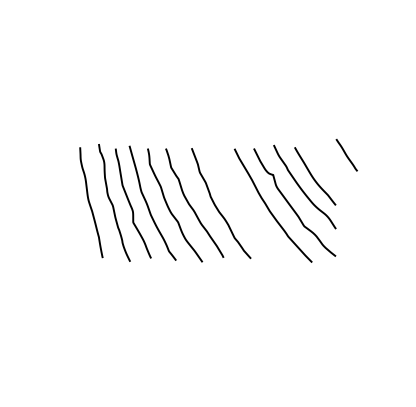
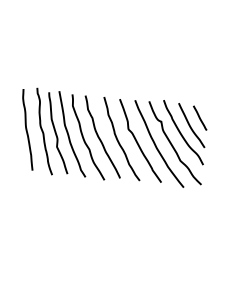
line: (346, 155) -> (199, 118), moved
curve: (242, 204) -> (137, 141), added

